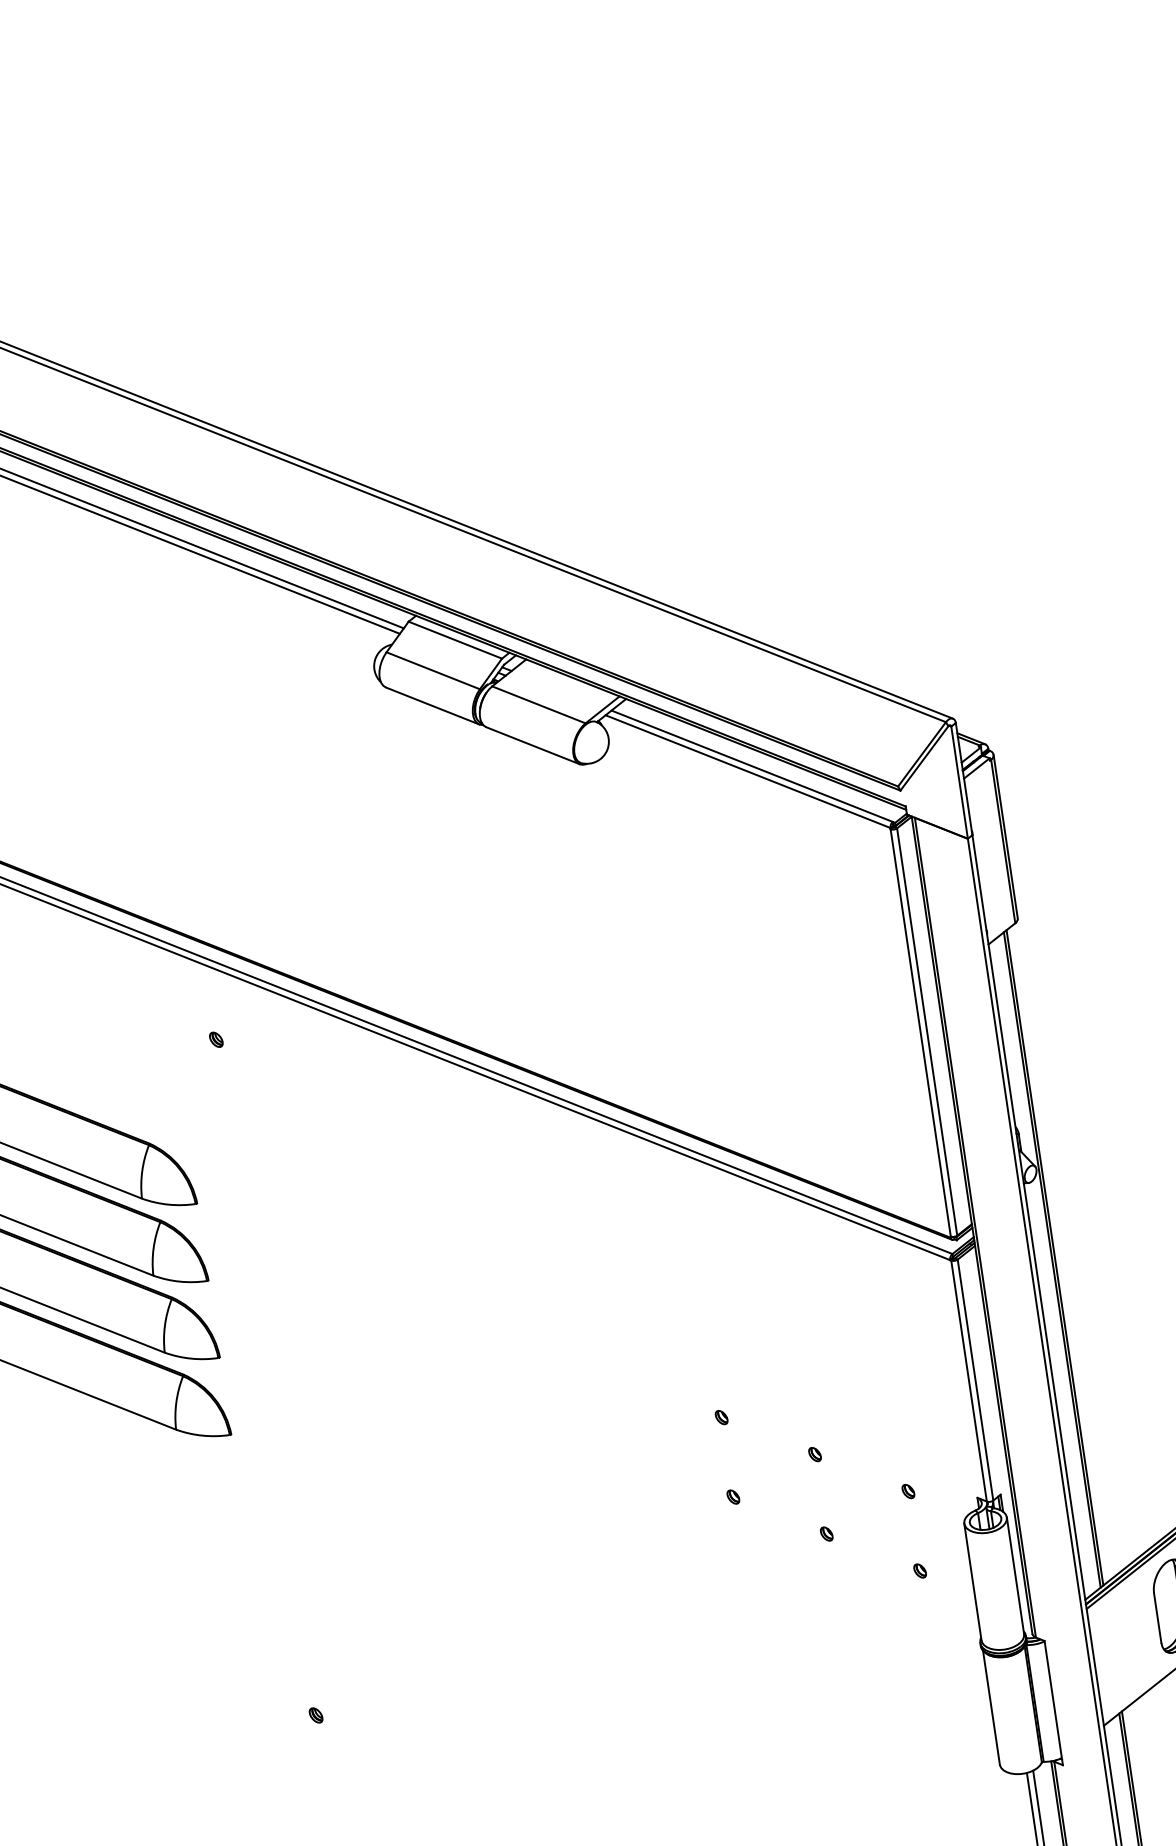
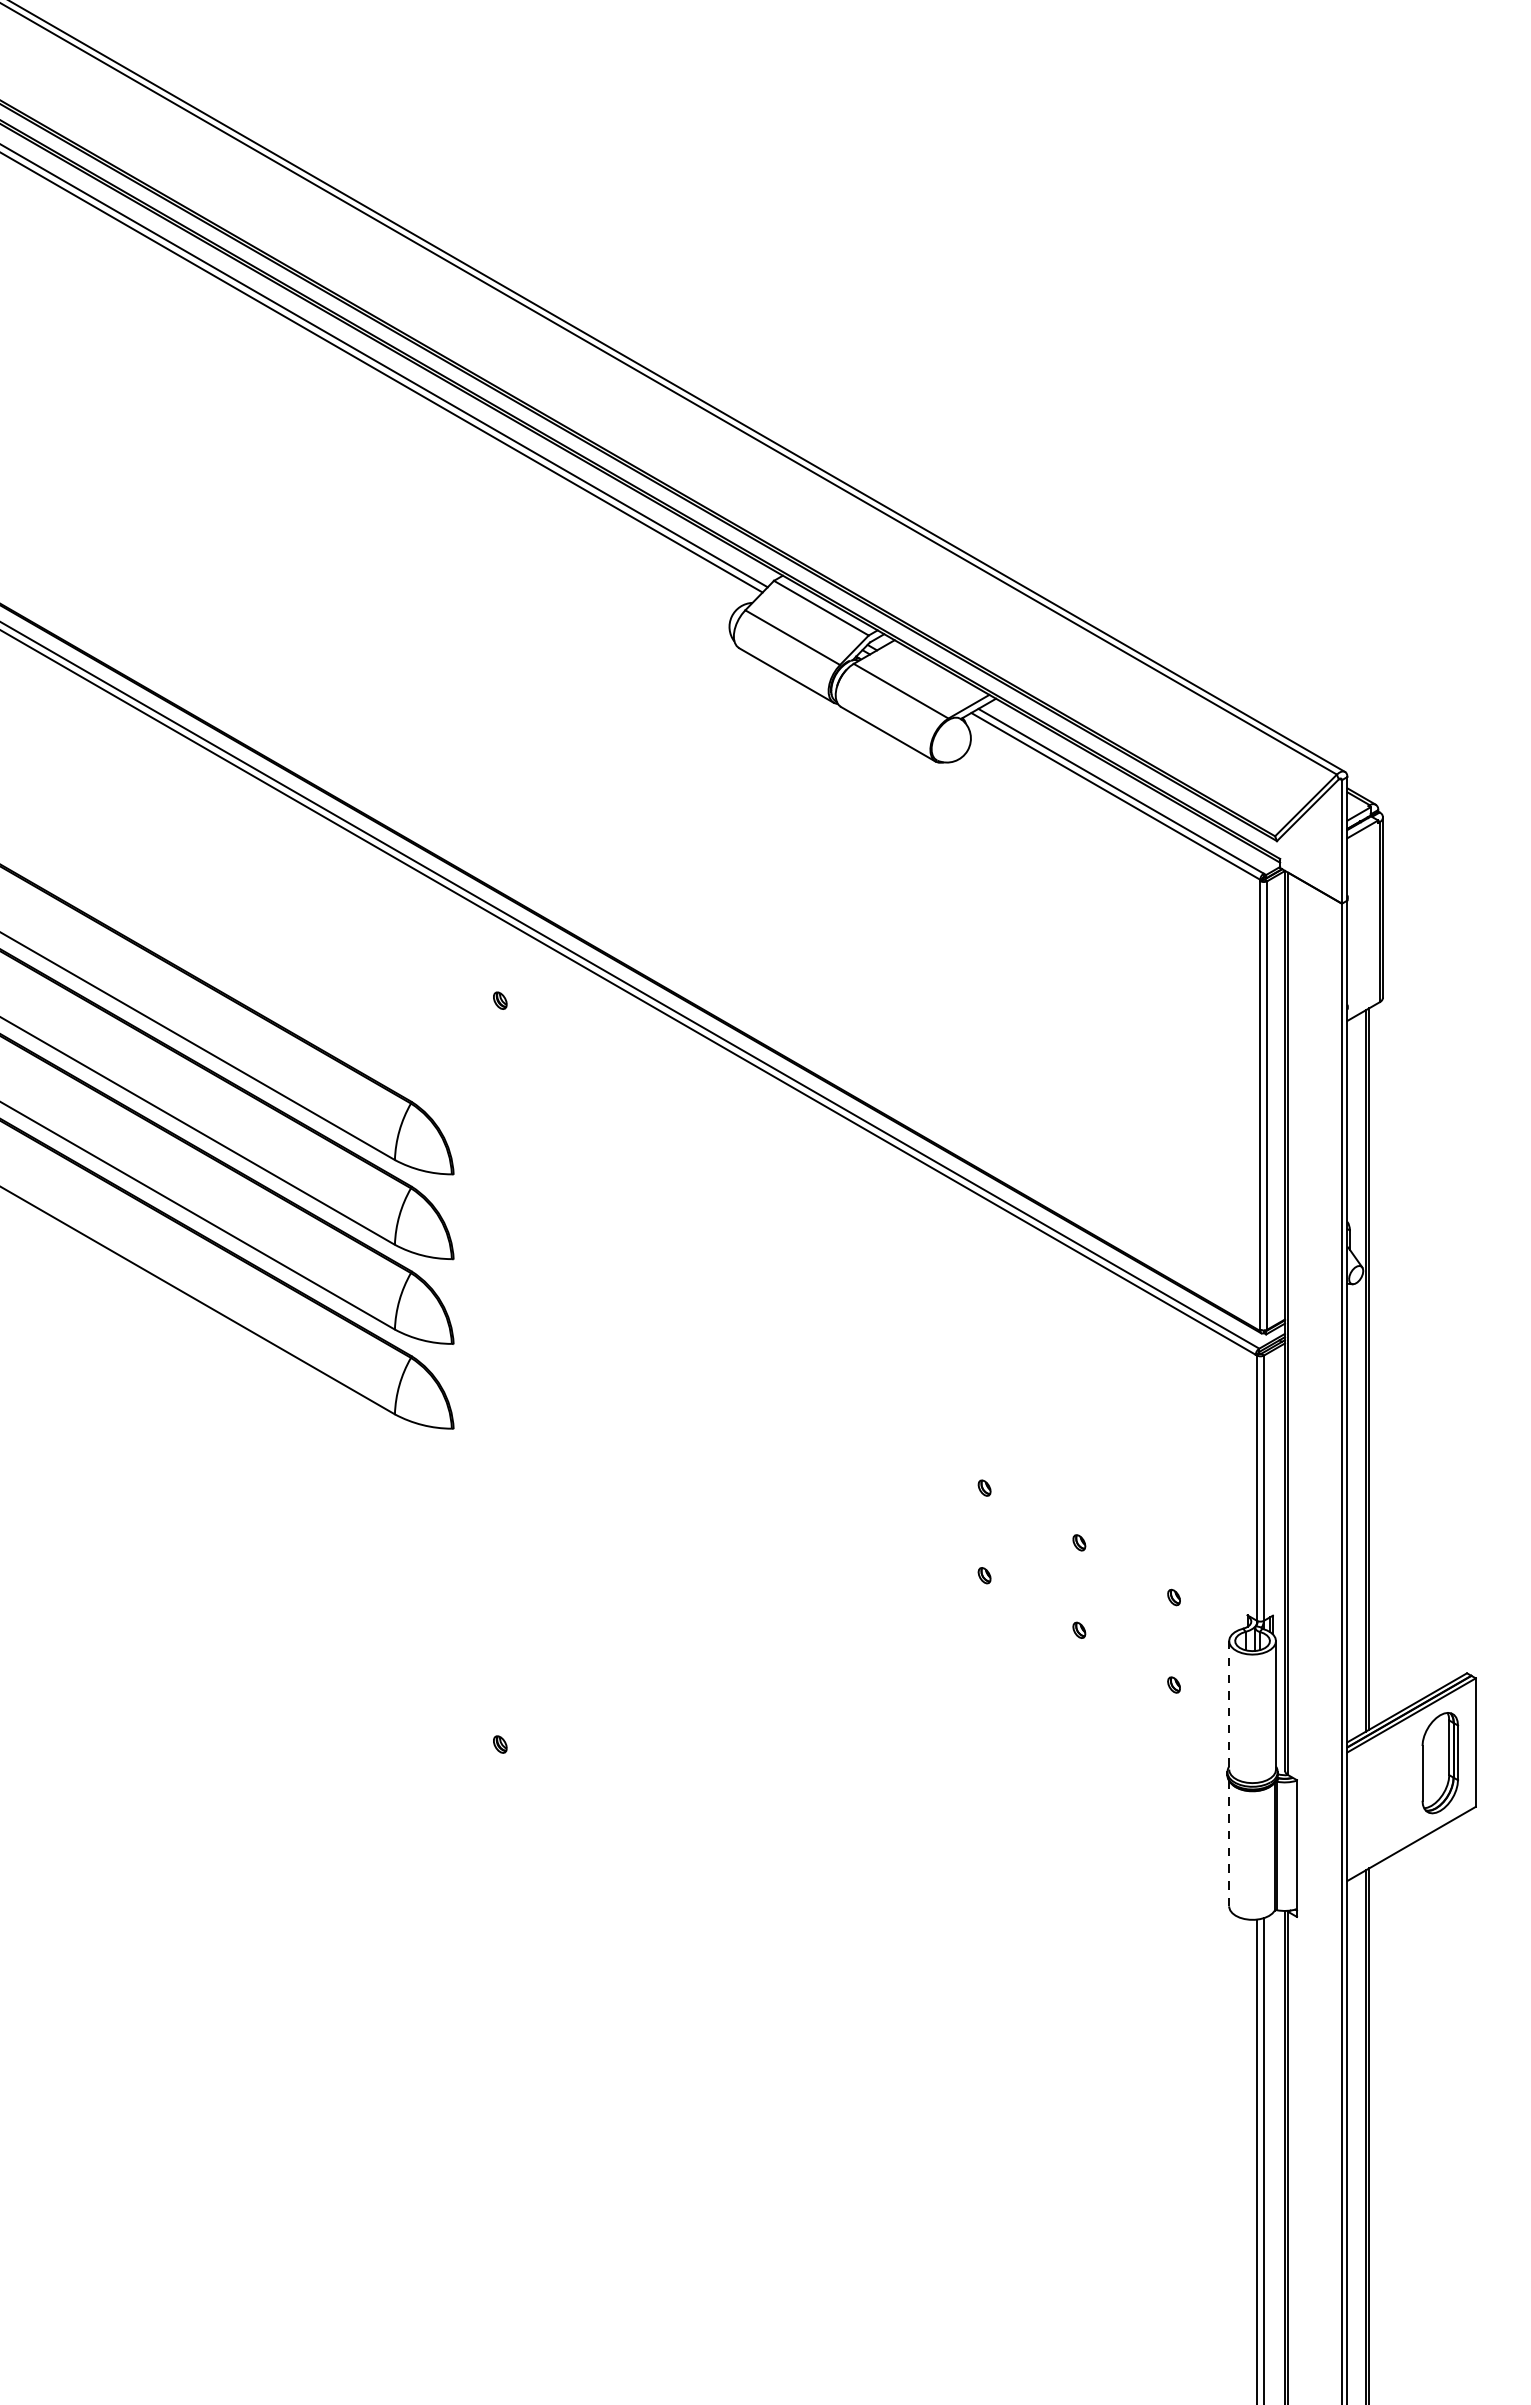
line: (973, 1582) -> (1229, 1705), solid -> dashed
line: (991, 1707) -> (1229, 1843), solid -> dashed

